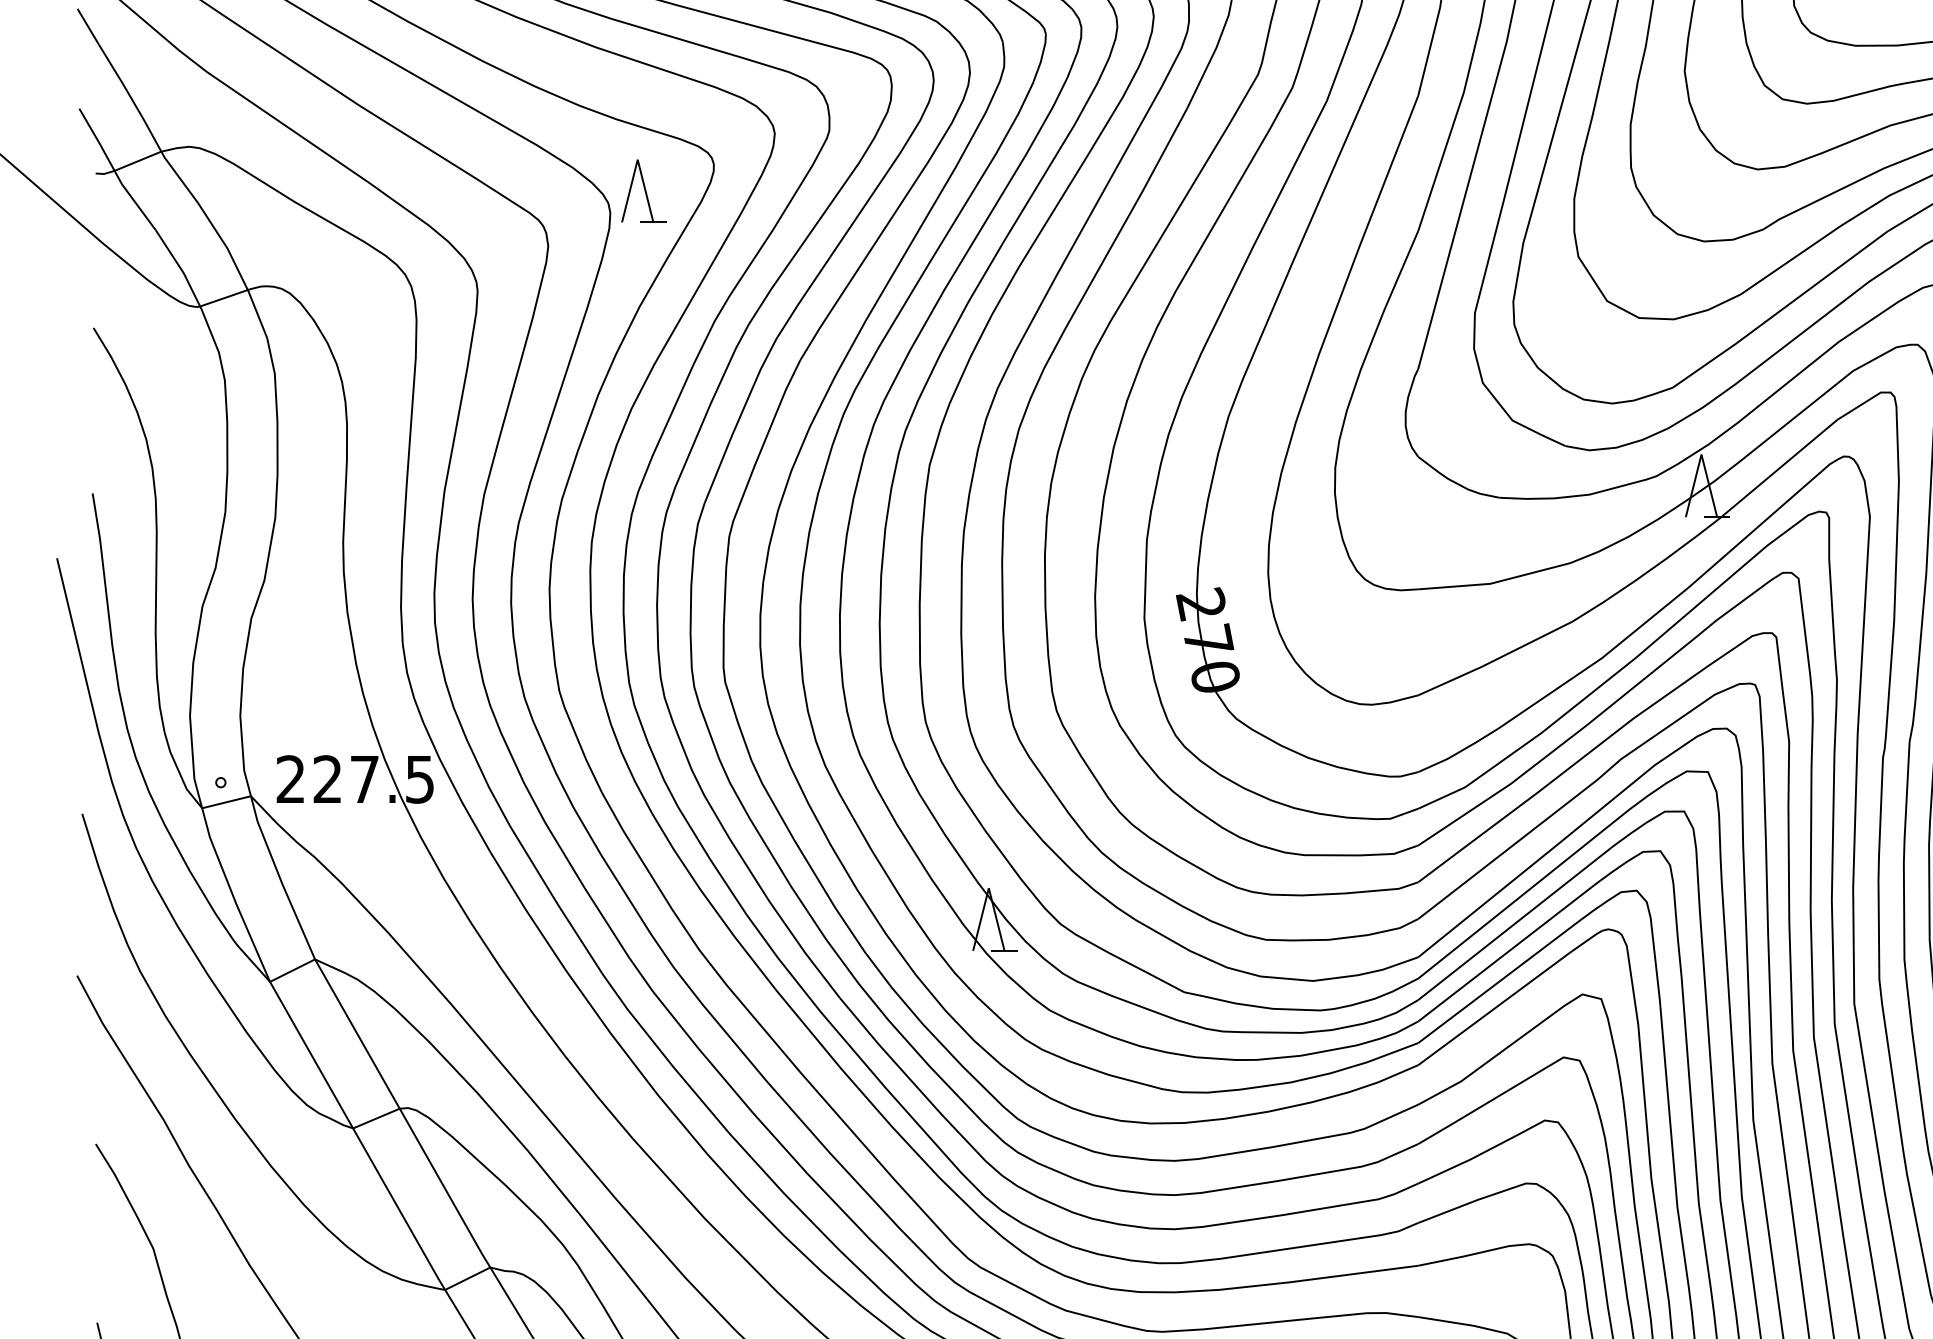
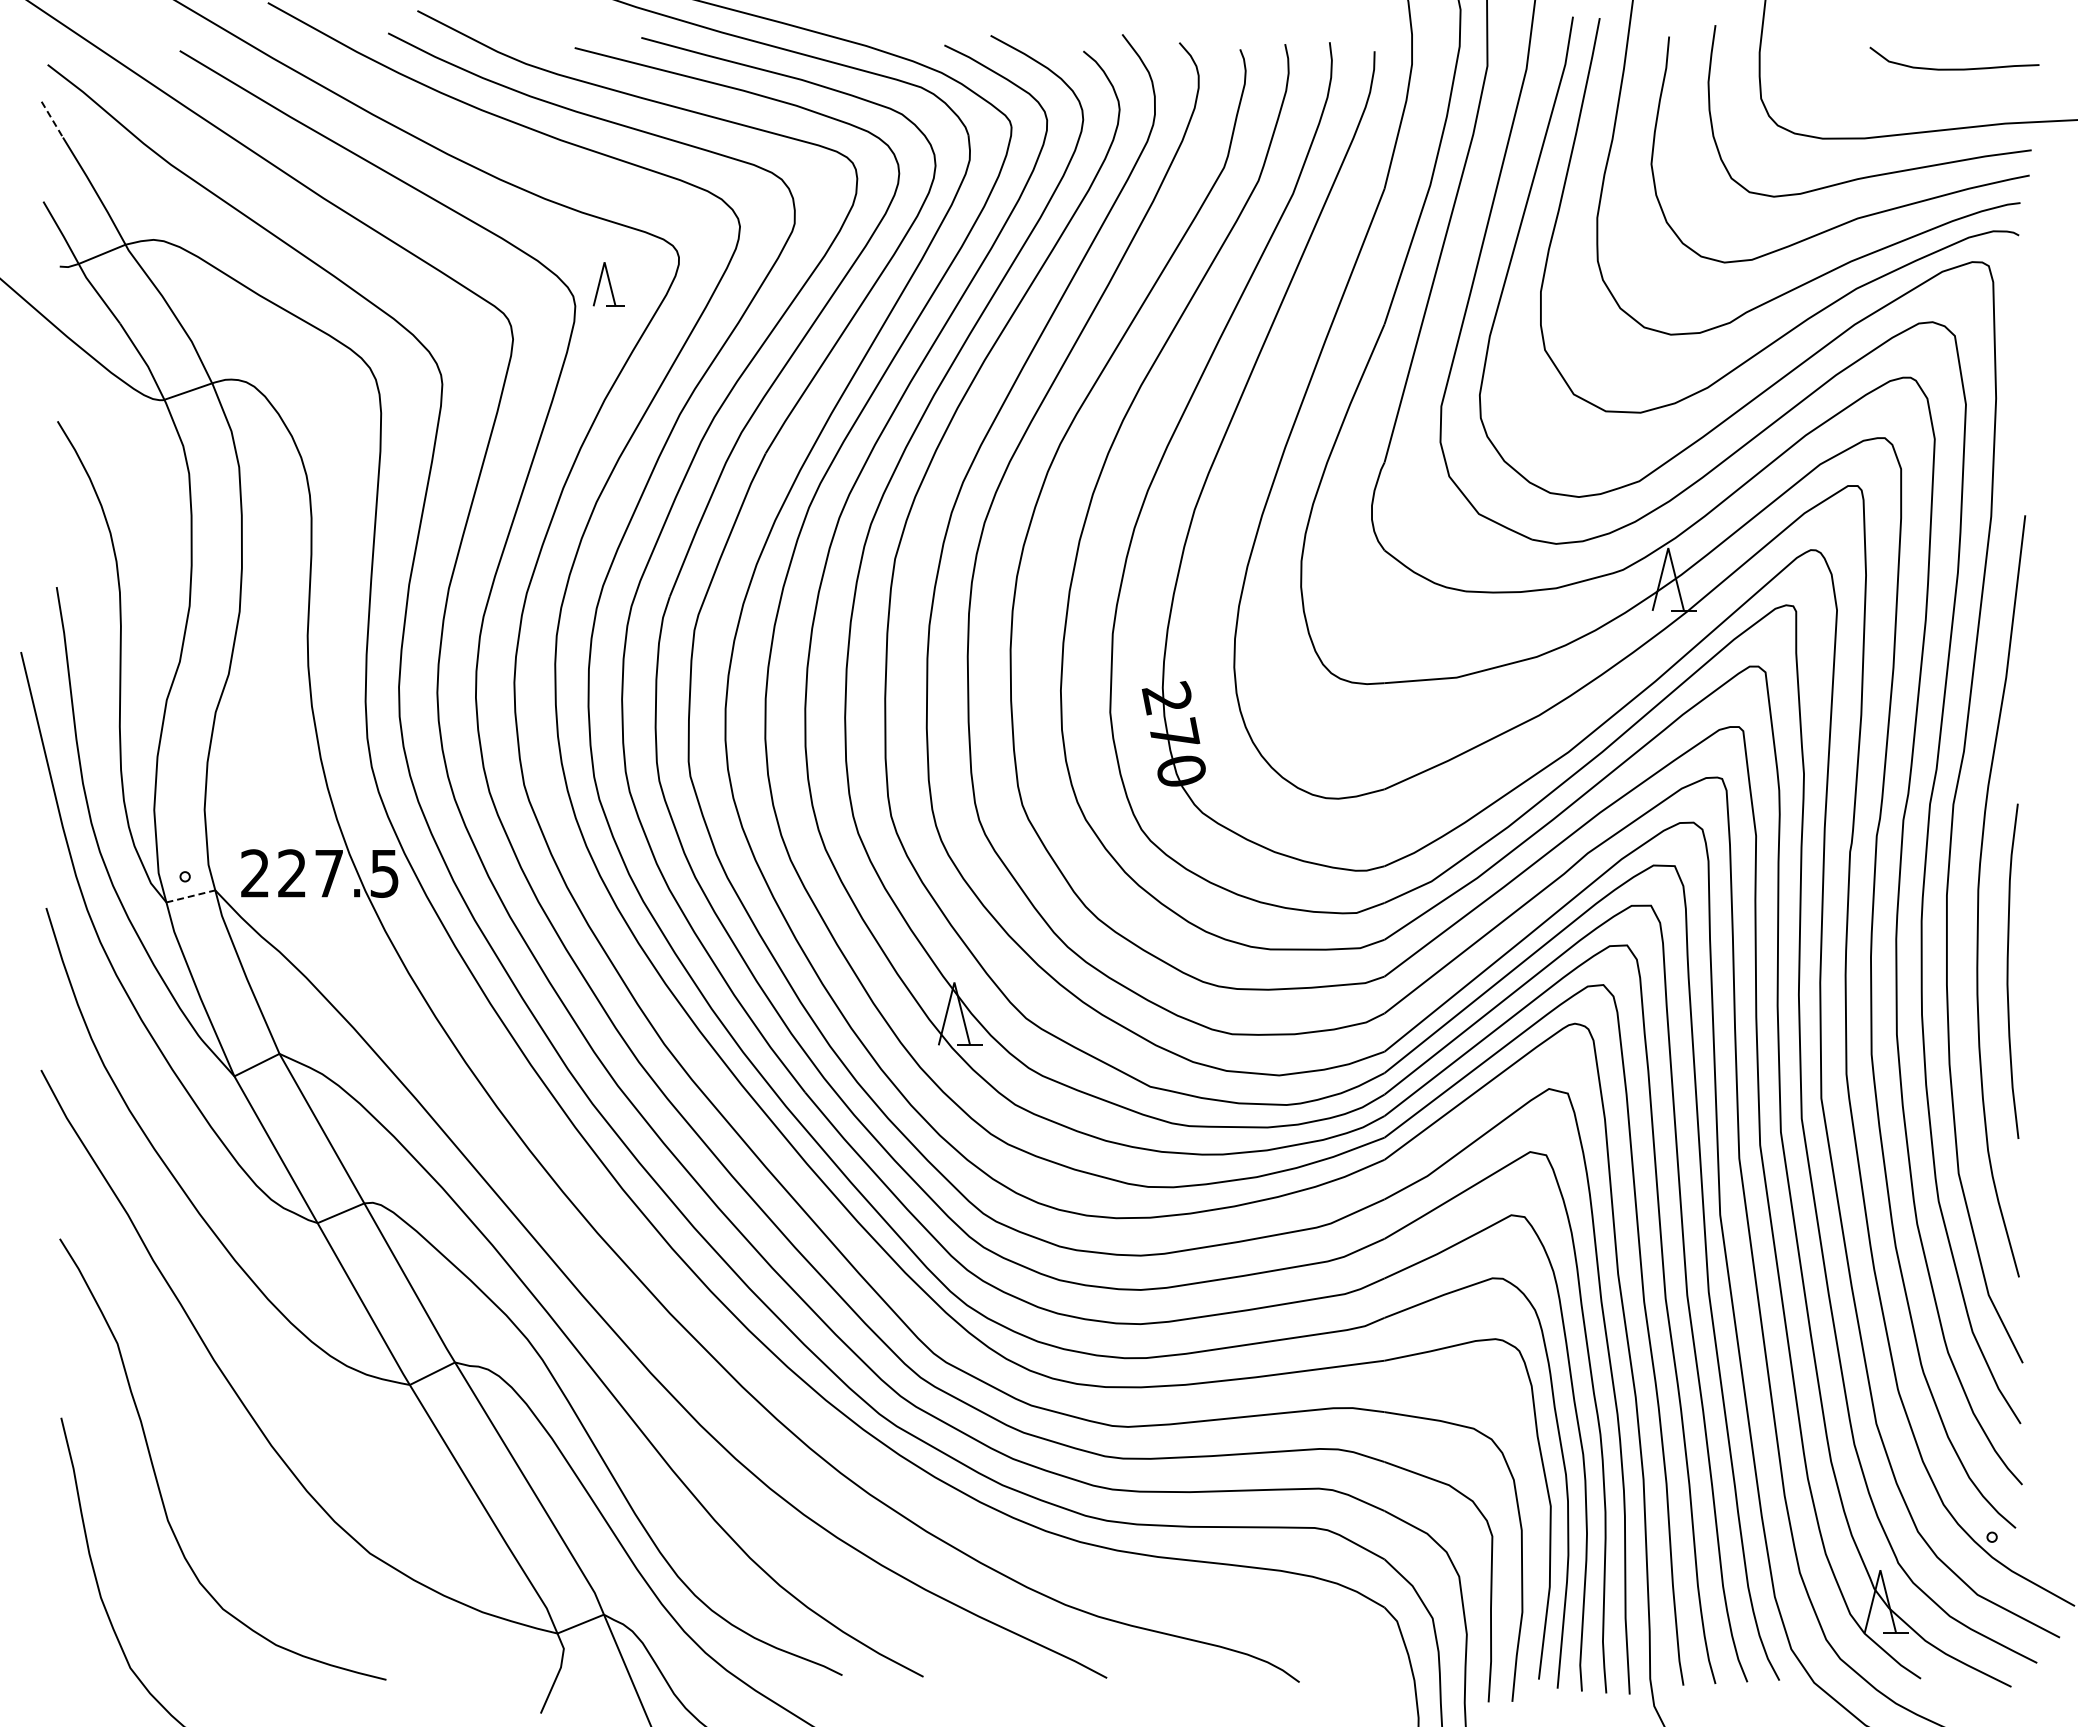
line: (88, 26) -> (52, 119), solid -> dashed
part: (643, 191) -> (608, 284), size x0.7
line: (227, 802) -> (191, 896), solid -> dashed

